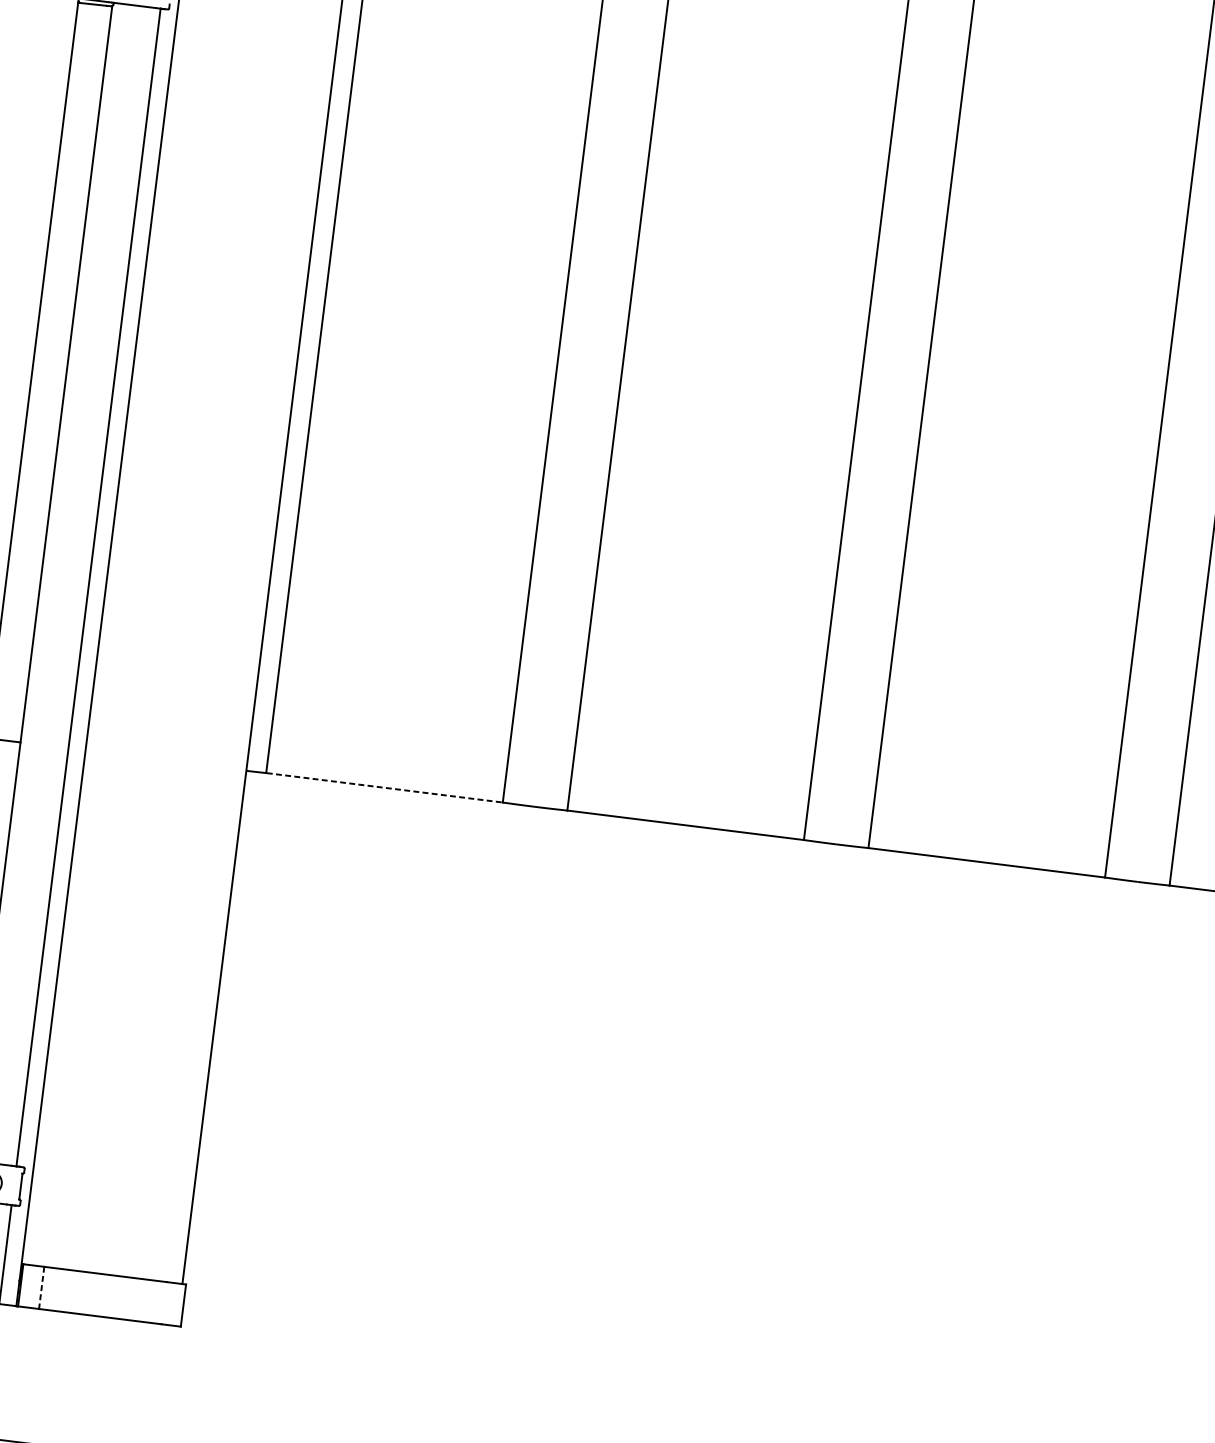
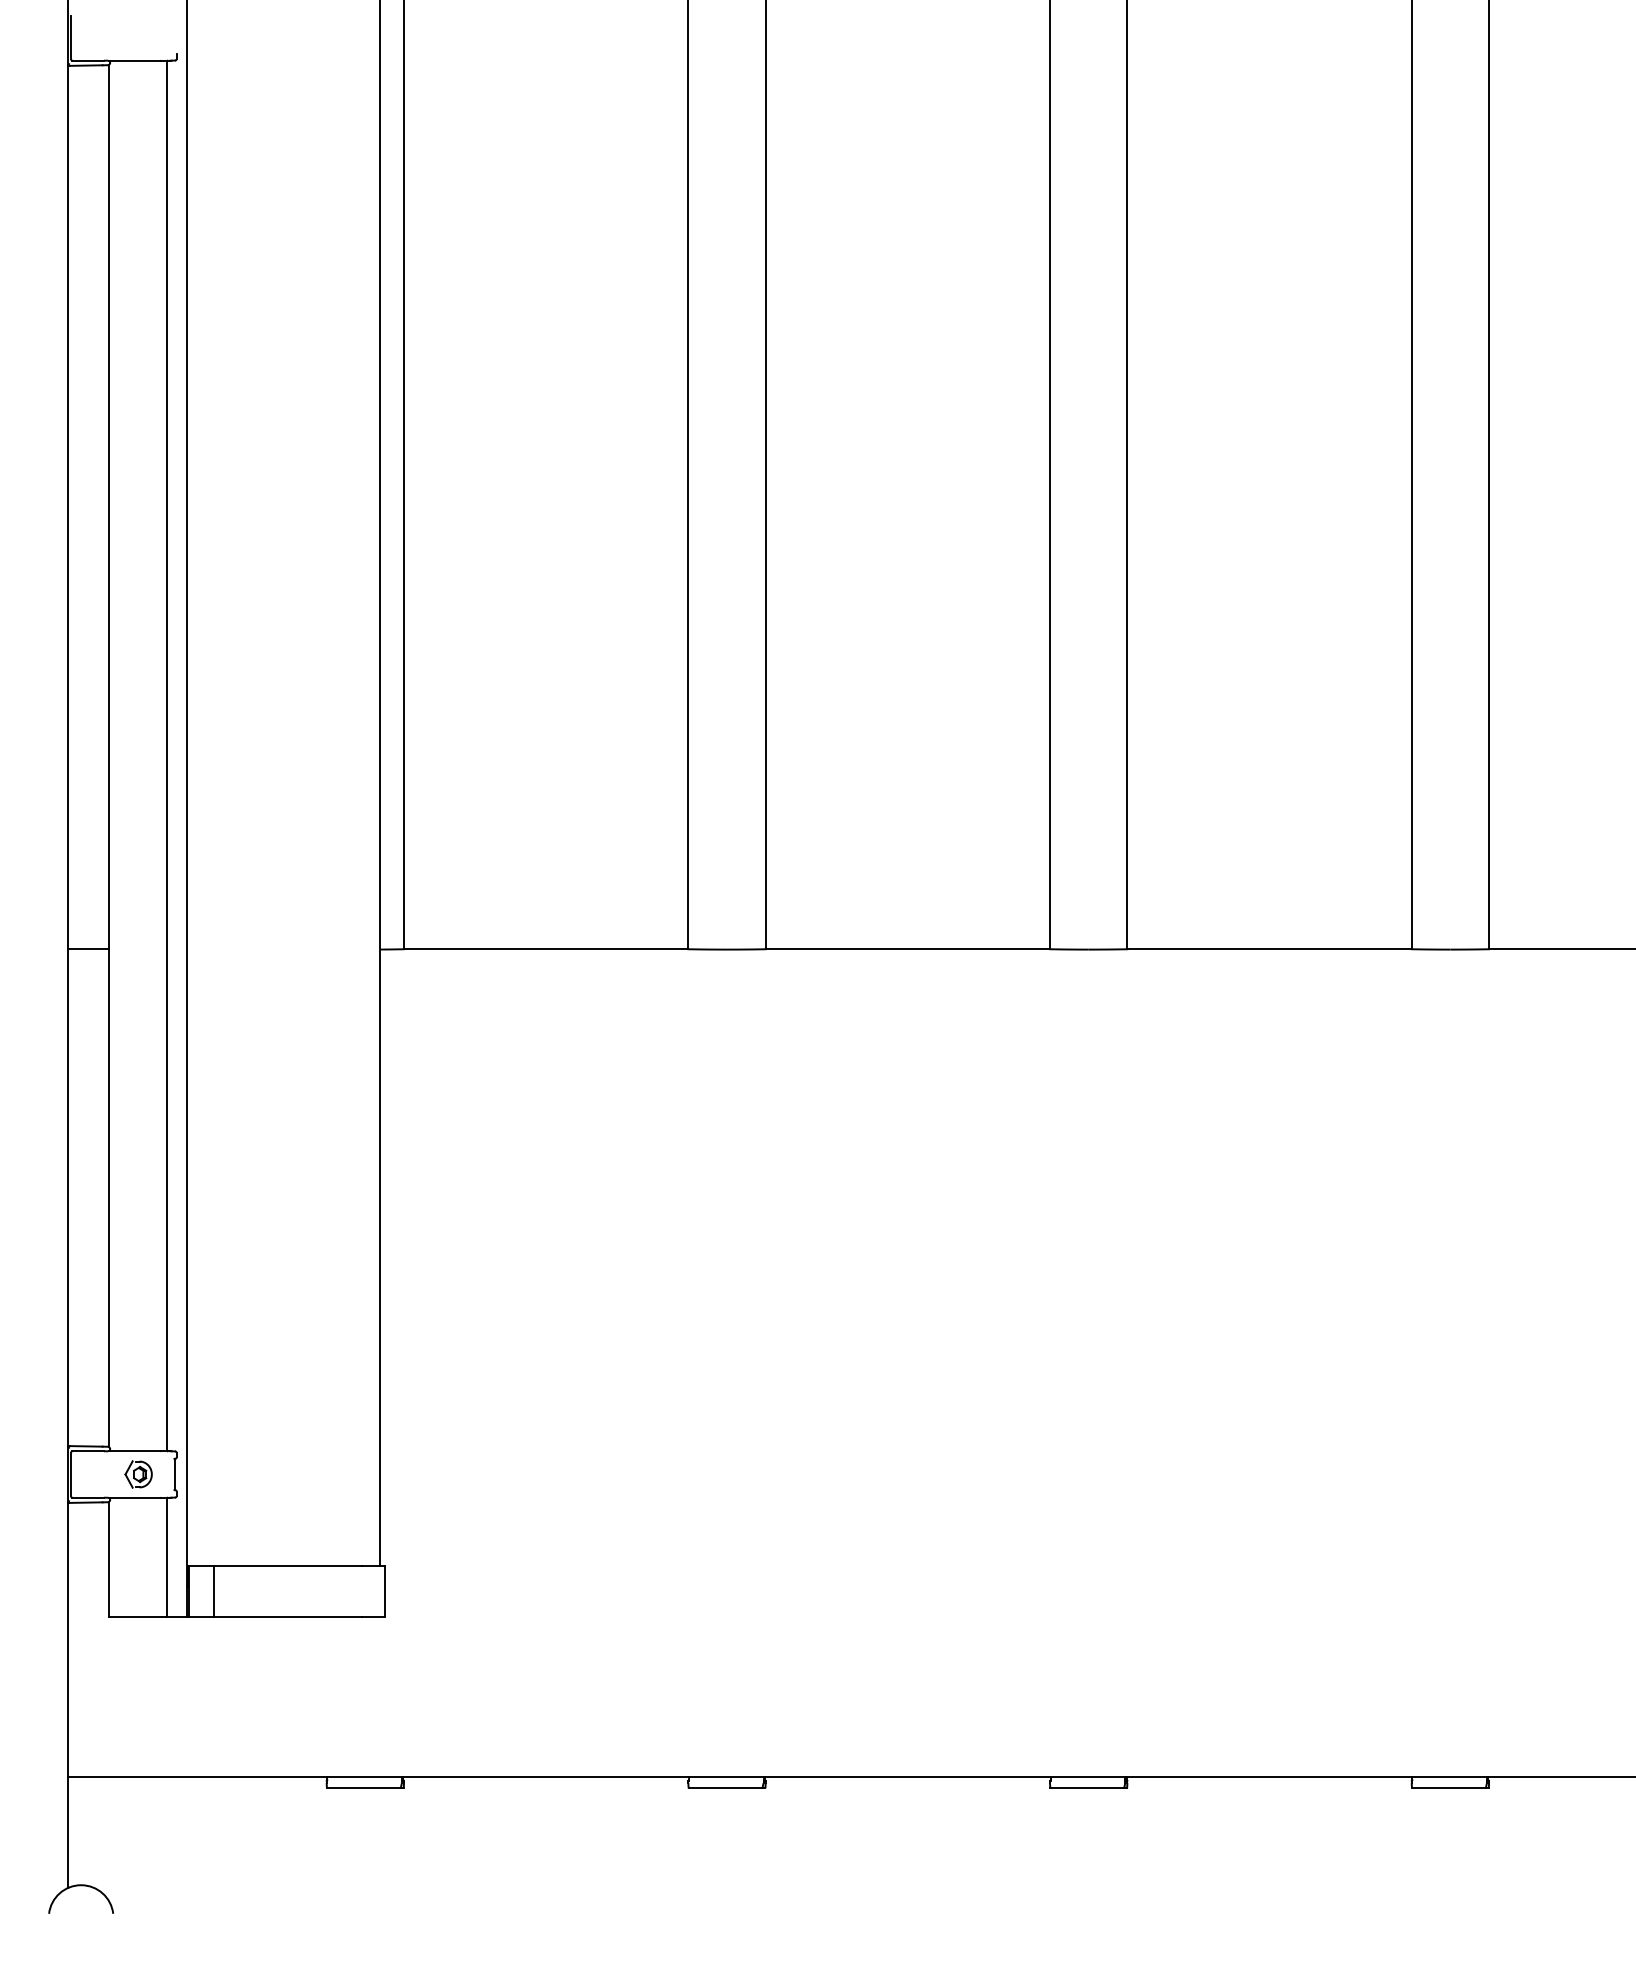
line: (384, 788) -> (546, 949), dashed -> solid
line: (41, 1288) -> (214, 1591), dashed -> solid

